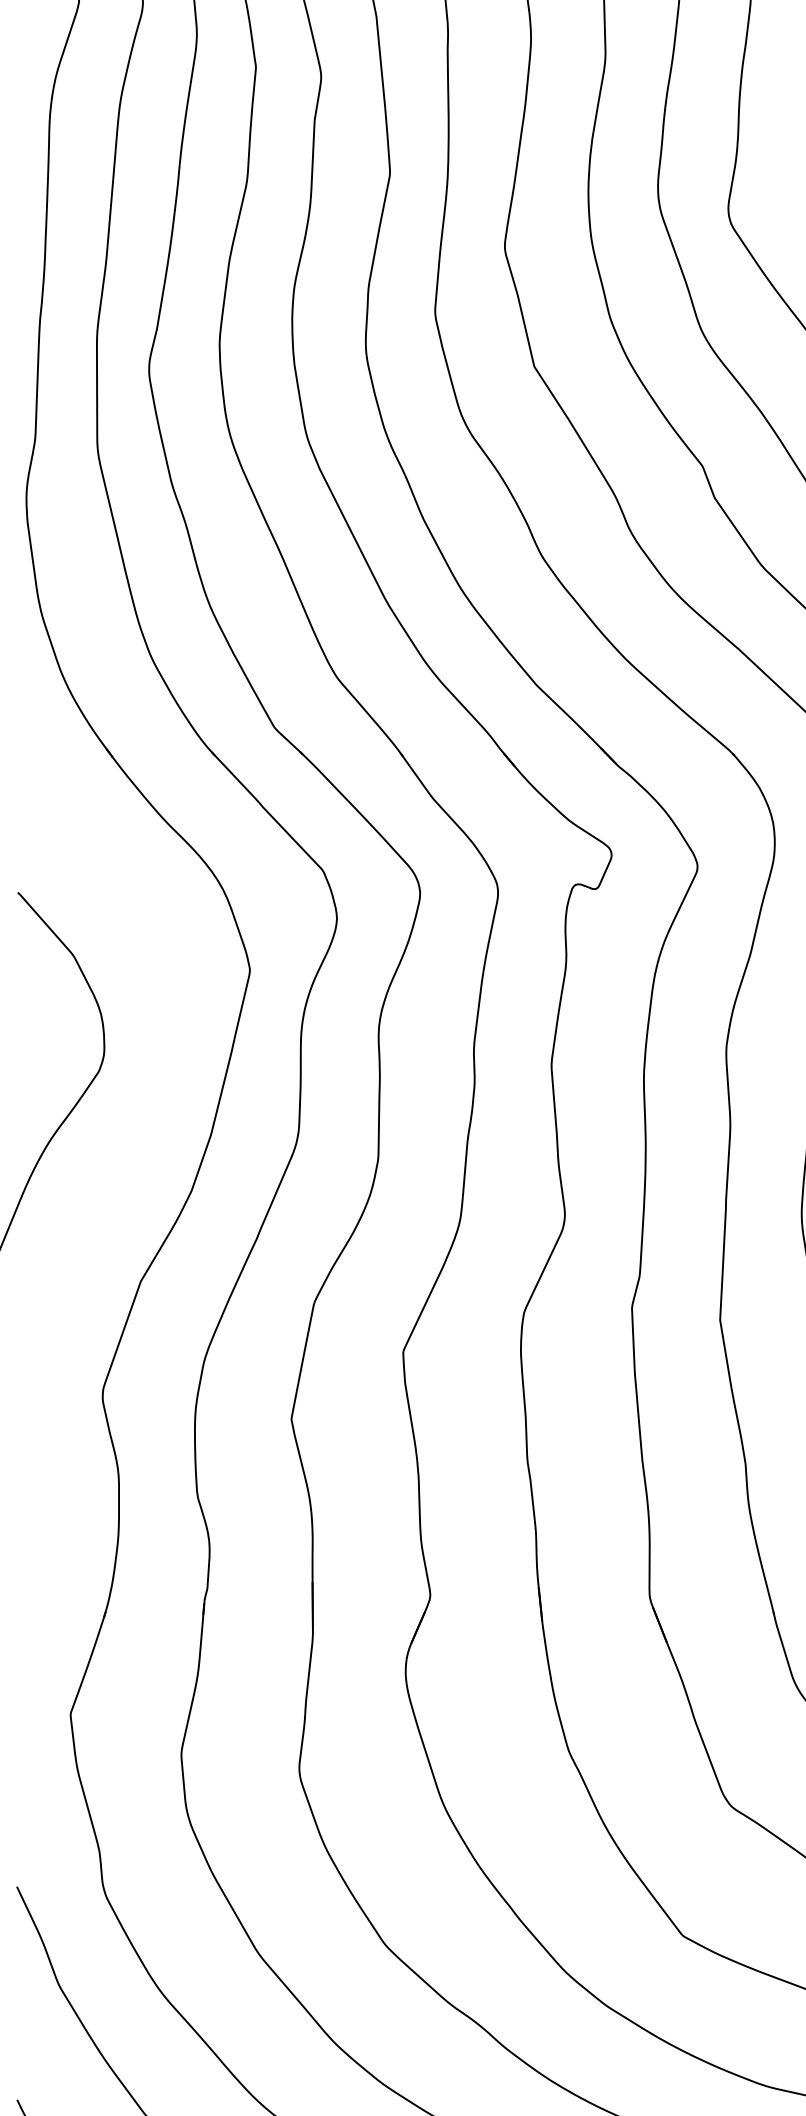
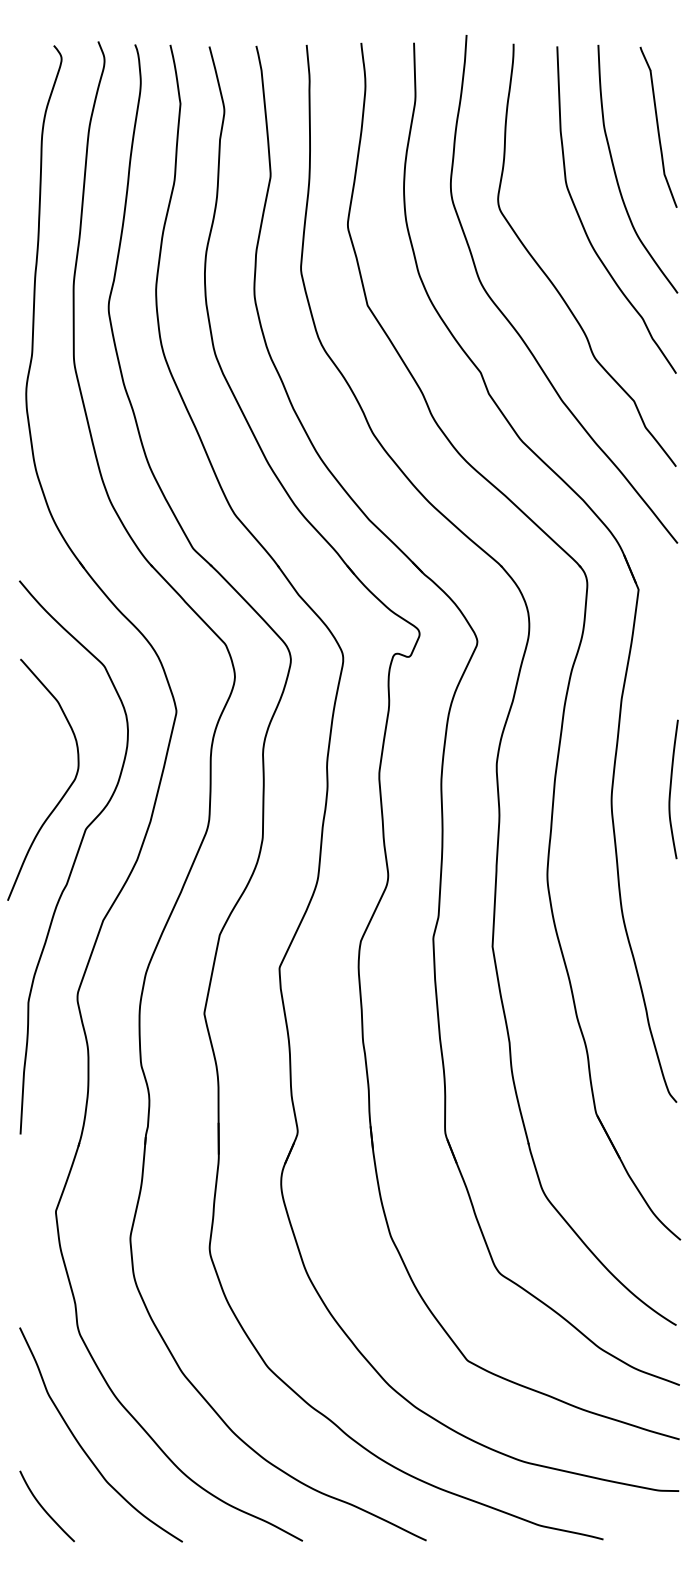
curve: (98, 1188) -> (74, 858), added

